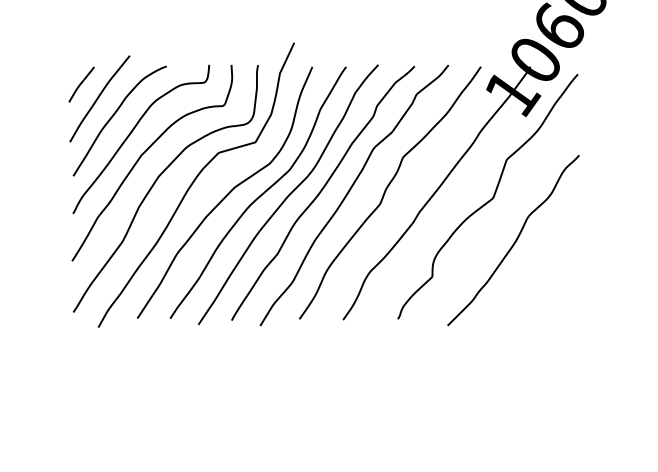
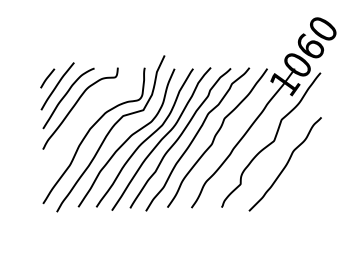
curve: (141, 159) -> (80, 119), removed

